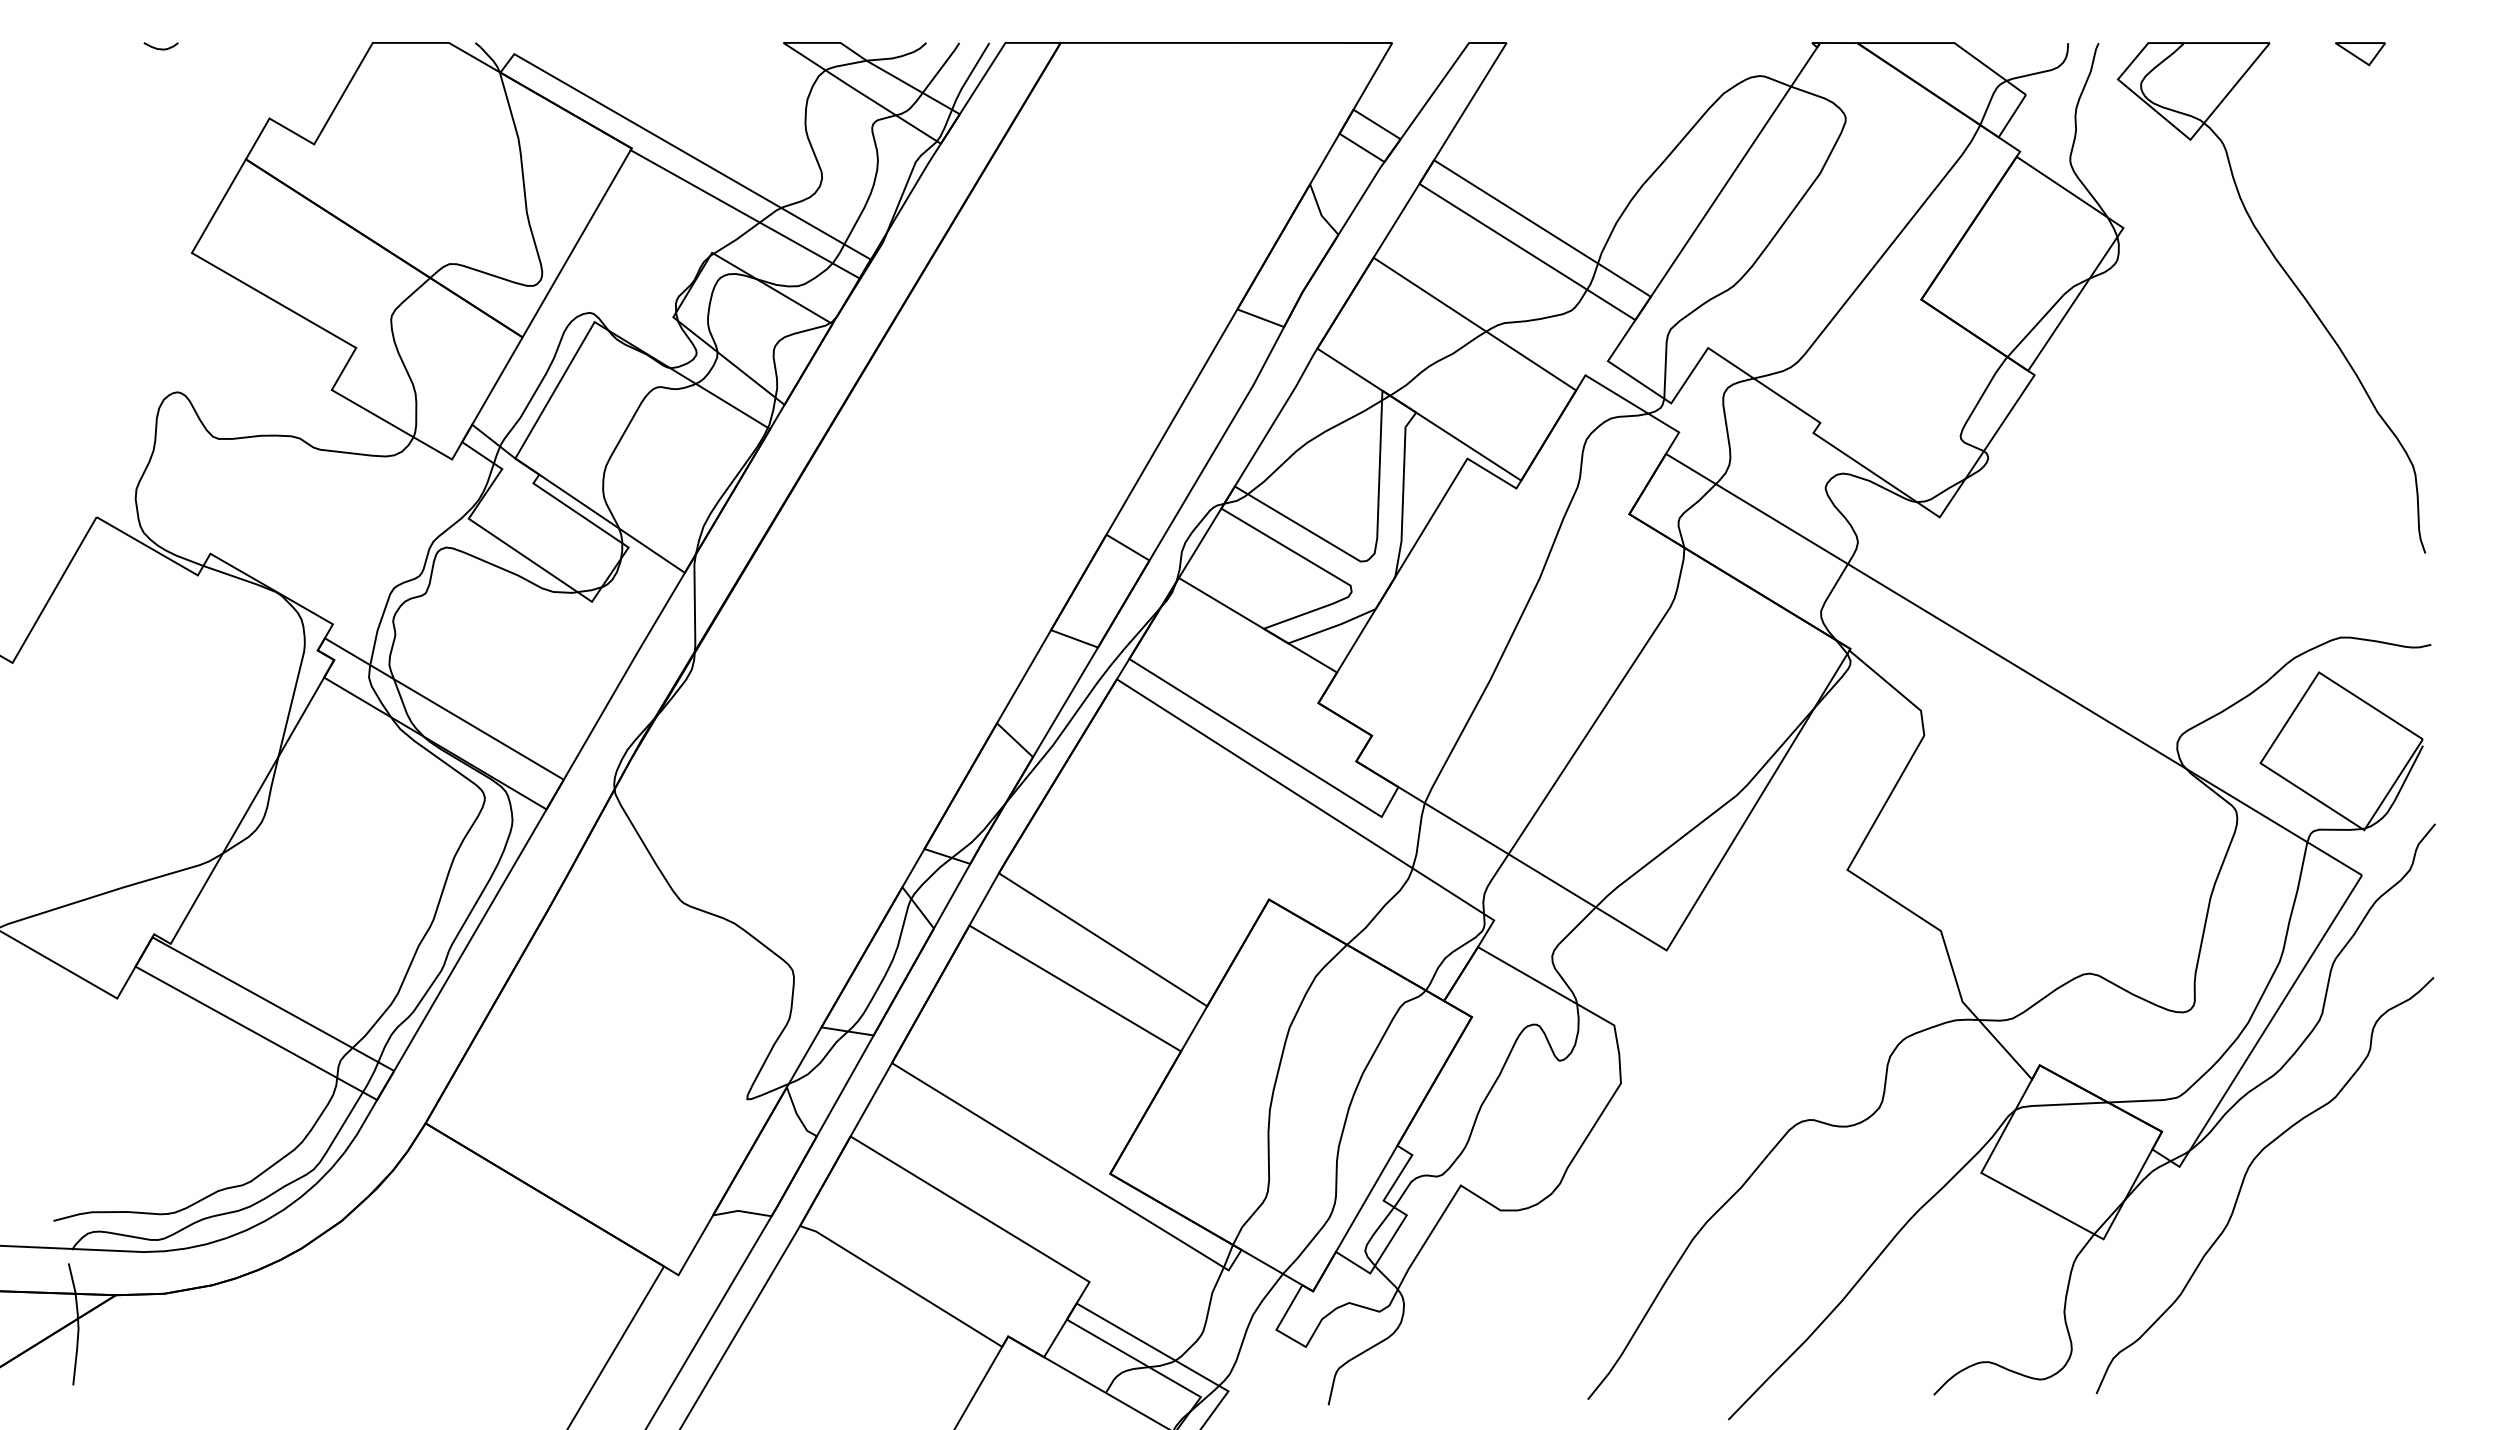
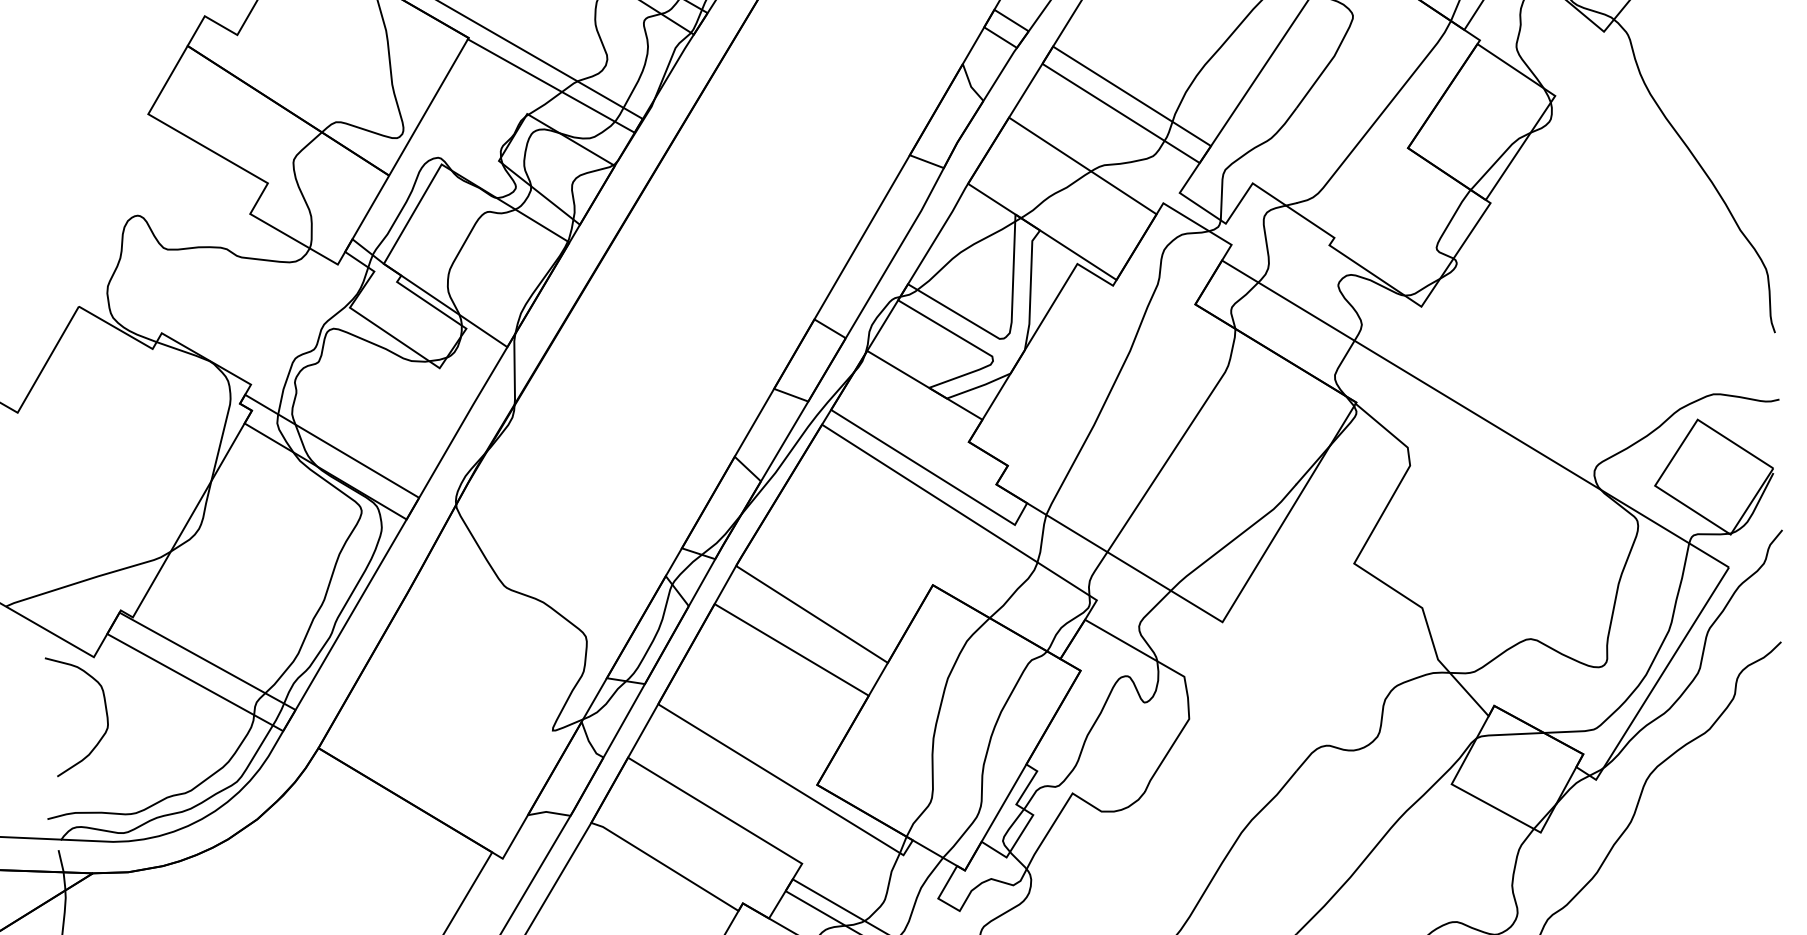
curve: (133, 1073) -> (105, 711), added

